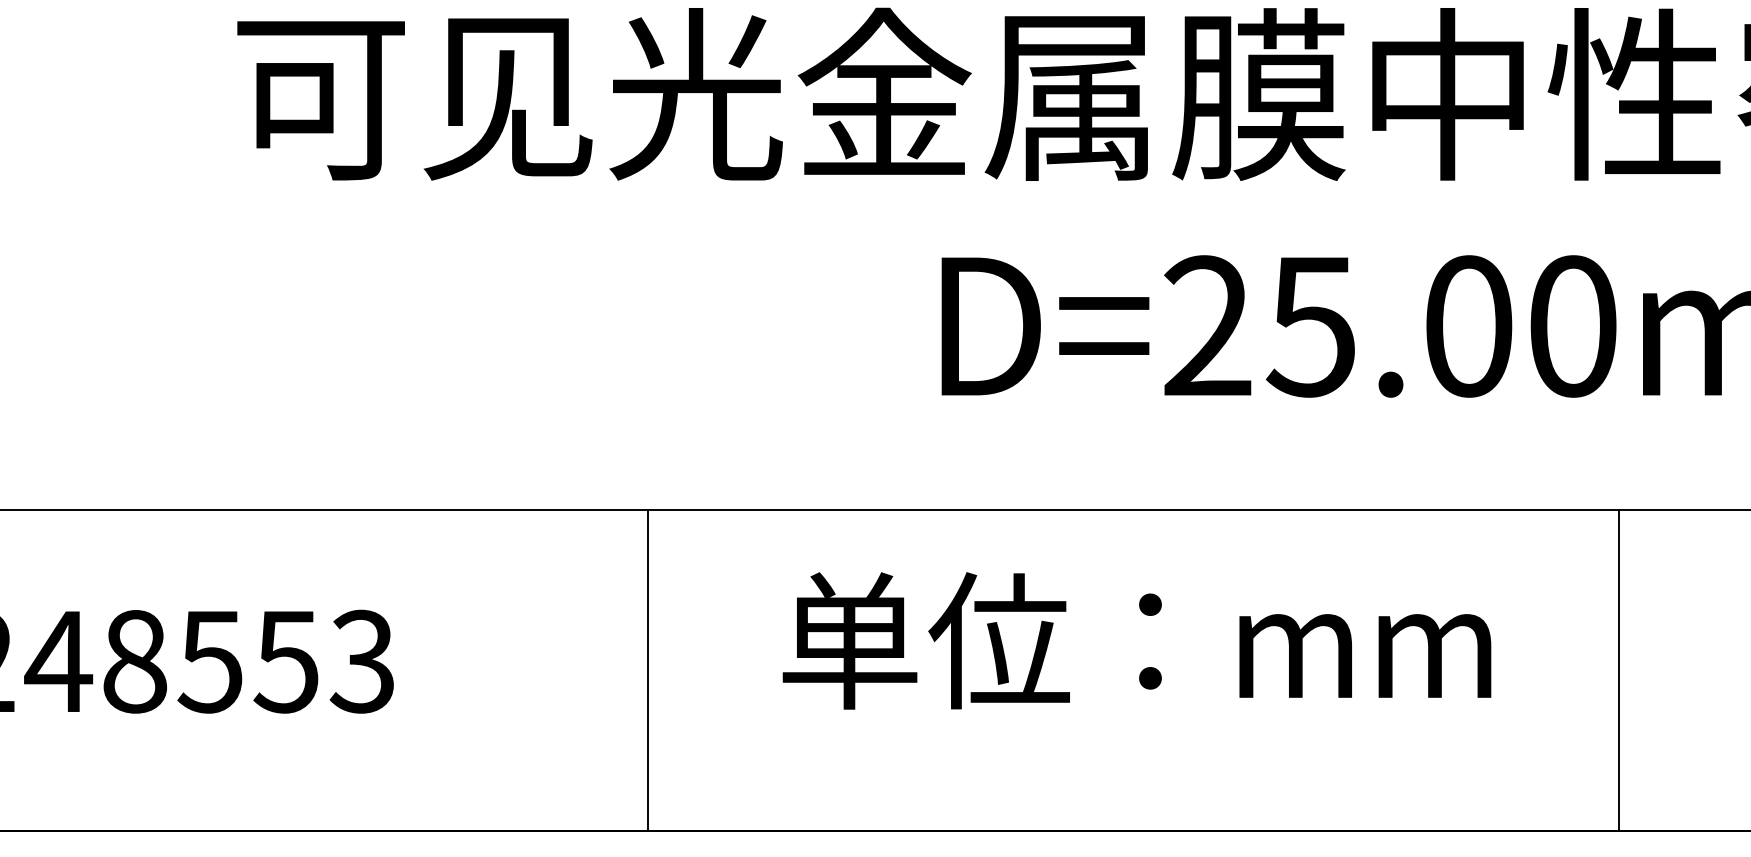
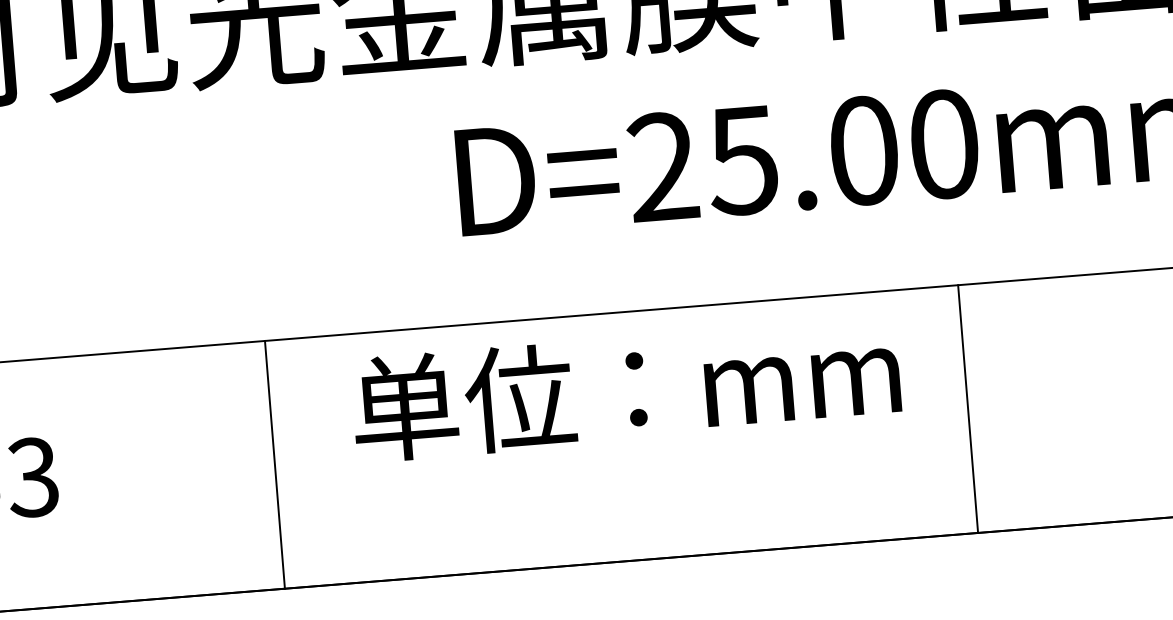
text: (1136, 640) -> (625, 389), moved
line: (647, 670) -> (274, 464), moved
line: (1619, 670) -> (968, 409), moved

